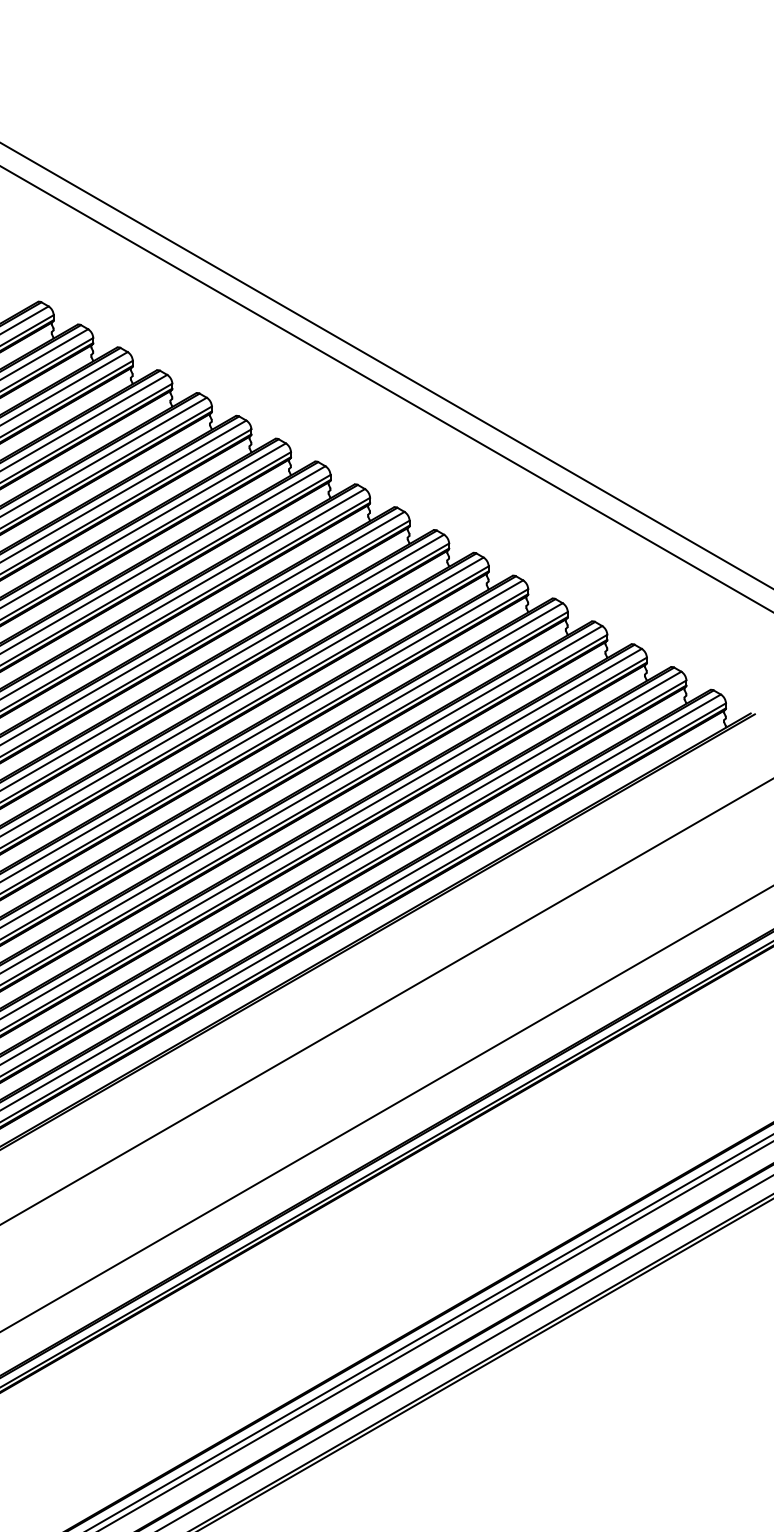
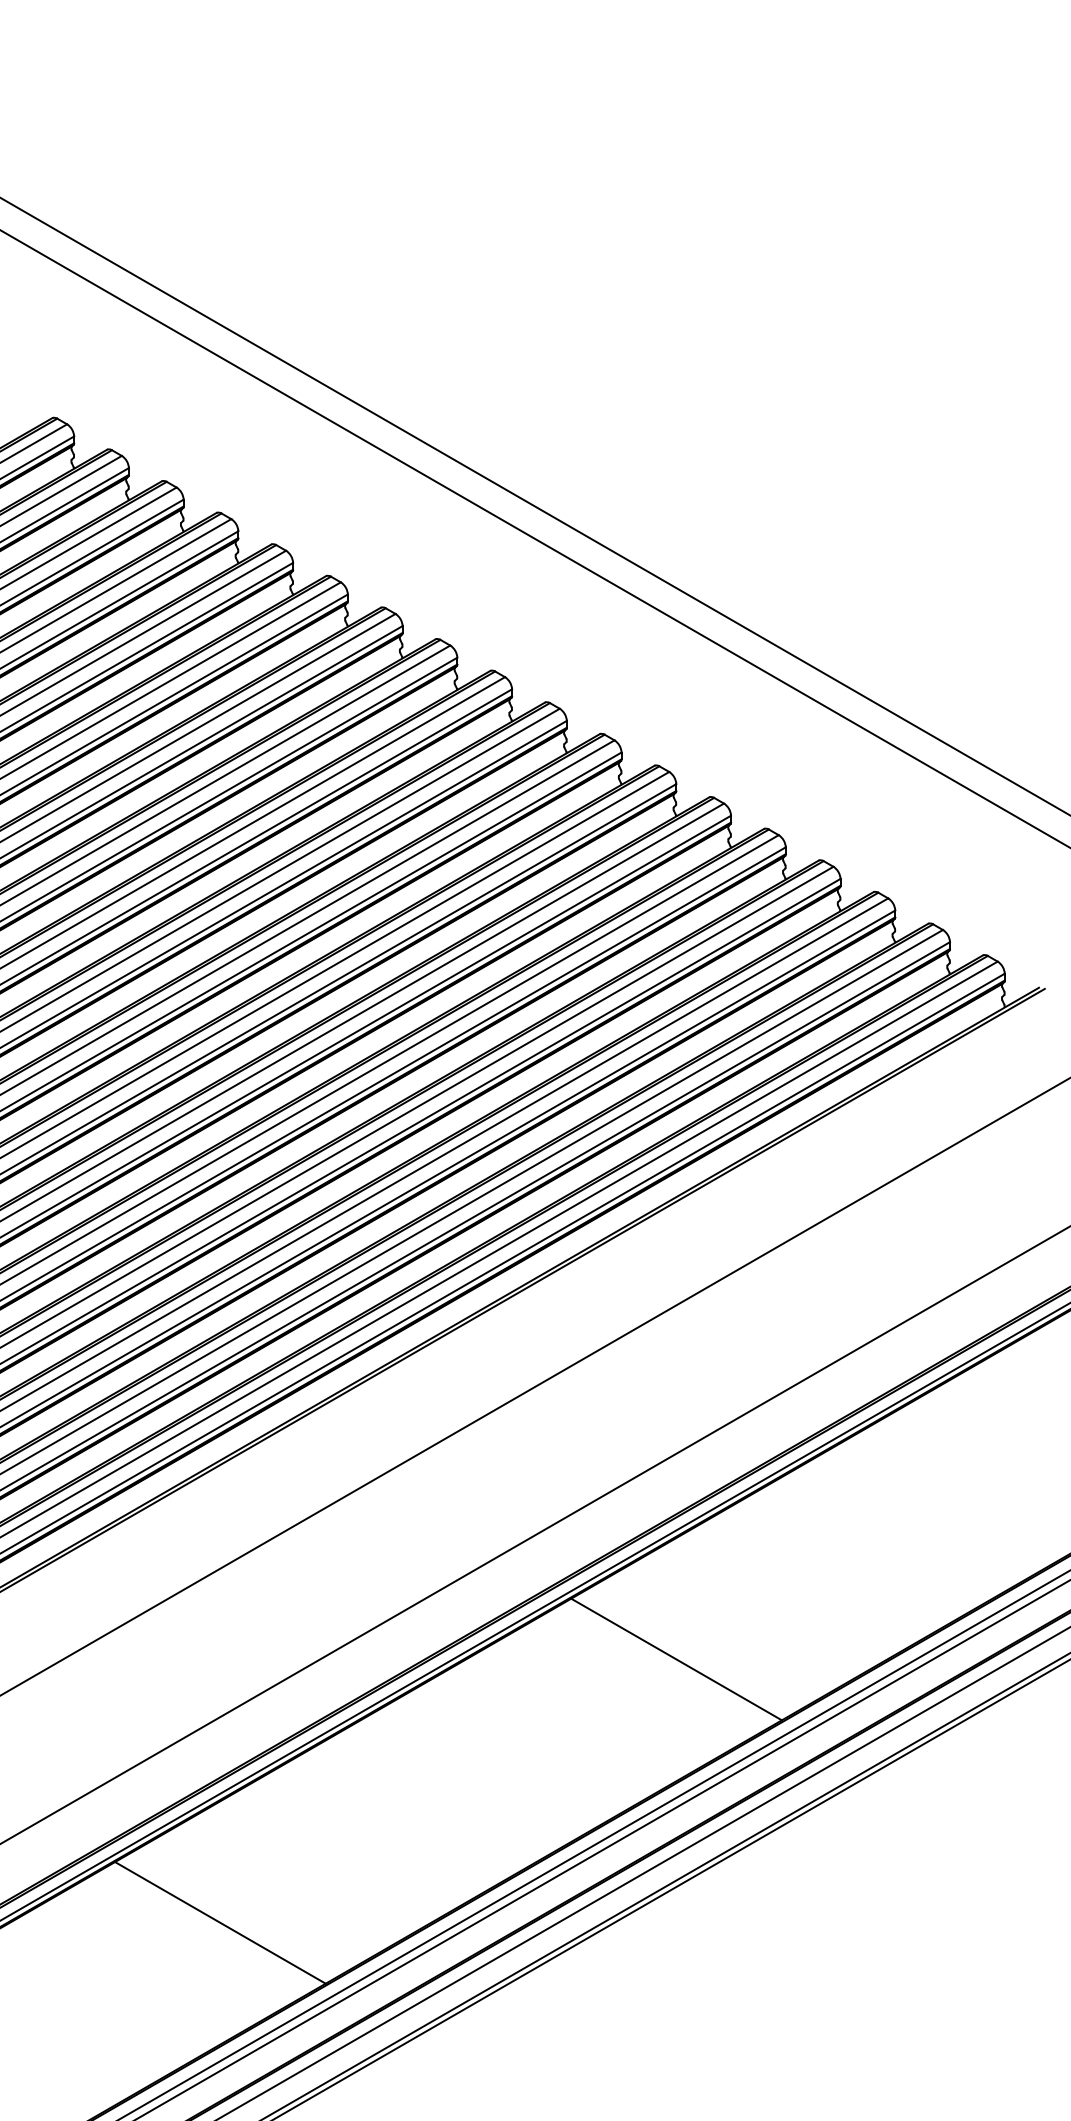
line: (488, 1198) -> (676, 1659), added
line: (159, 1388) -> (220, 1922), added

